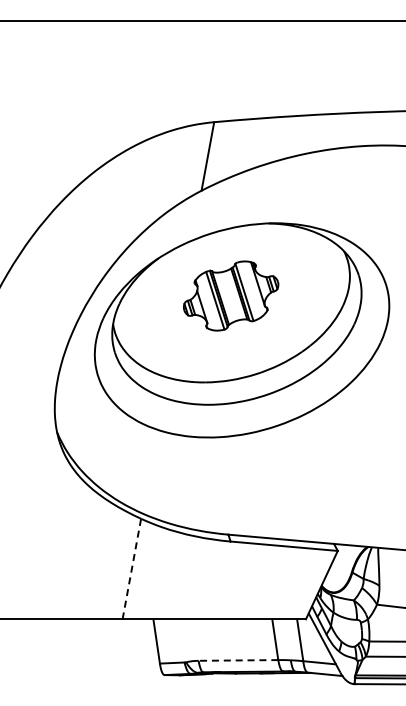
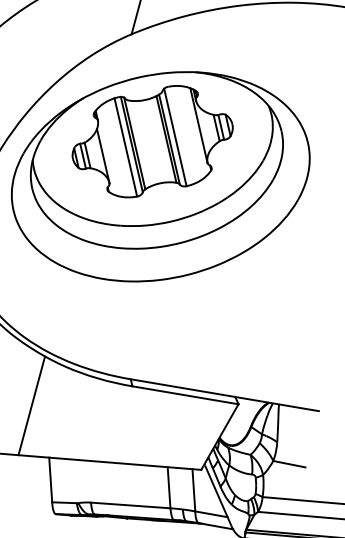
part: (230, 295) -> (152, 141), size x1.67
line: (131, 568) -> (31, 405), dashed -> solid
line: (238, 660) -> (130, 505), dashed -> solid

